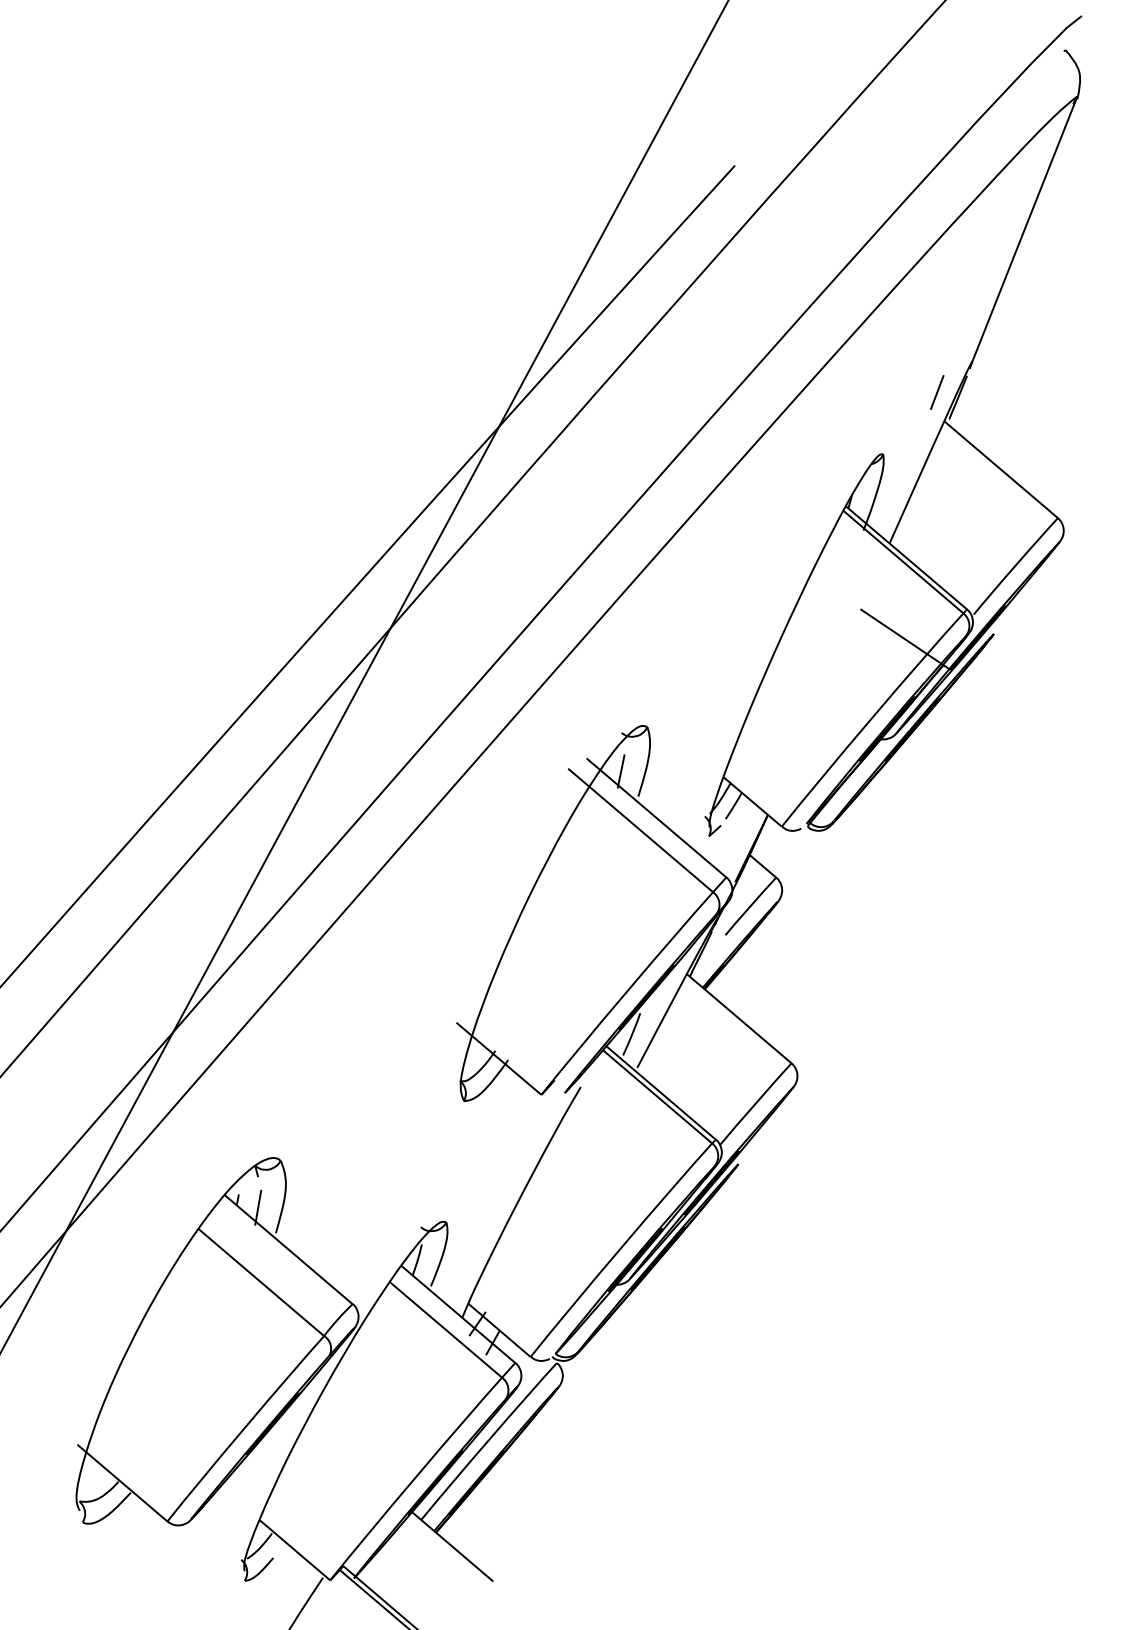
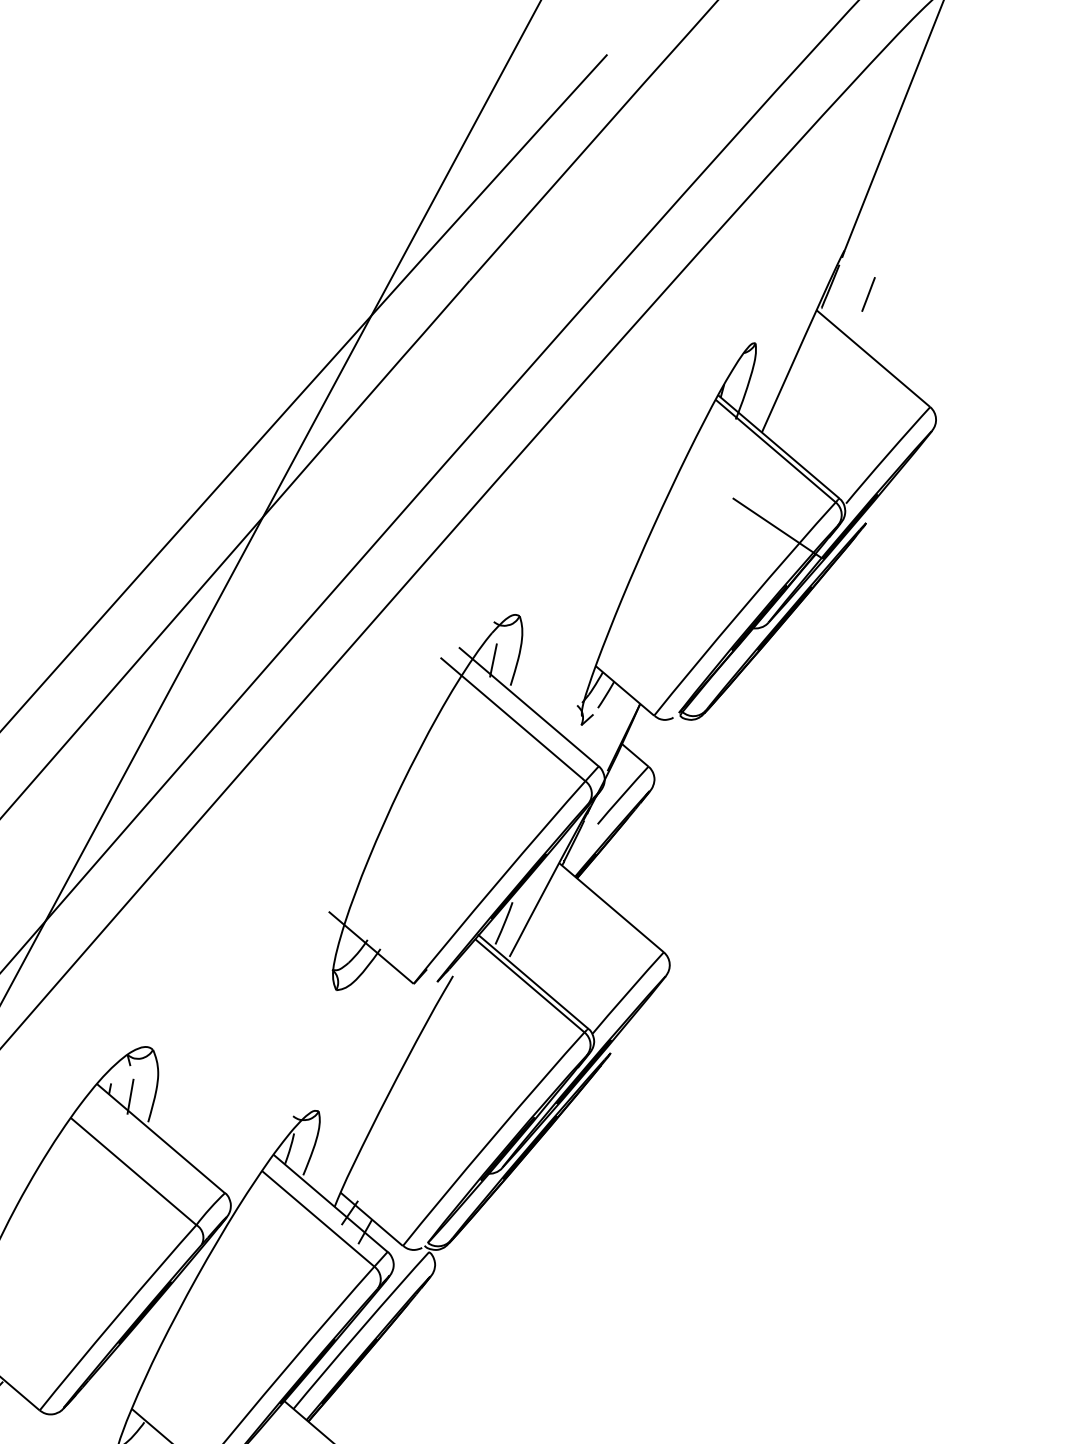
line: (937, 392) -> (868, 294), moved

